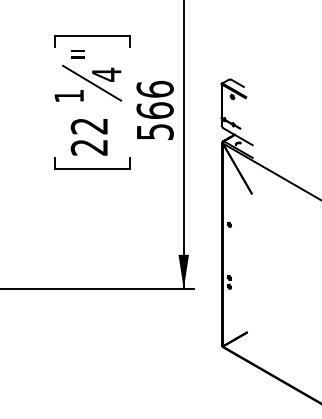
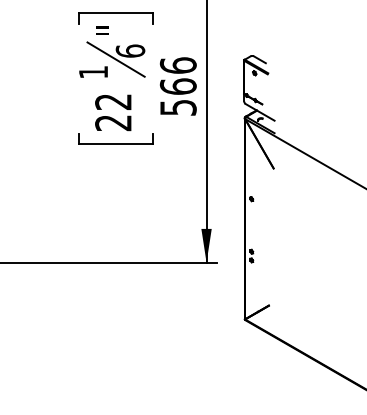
text: (106, 75) -> (130, 51), 4 -> 6

